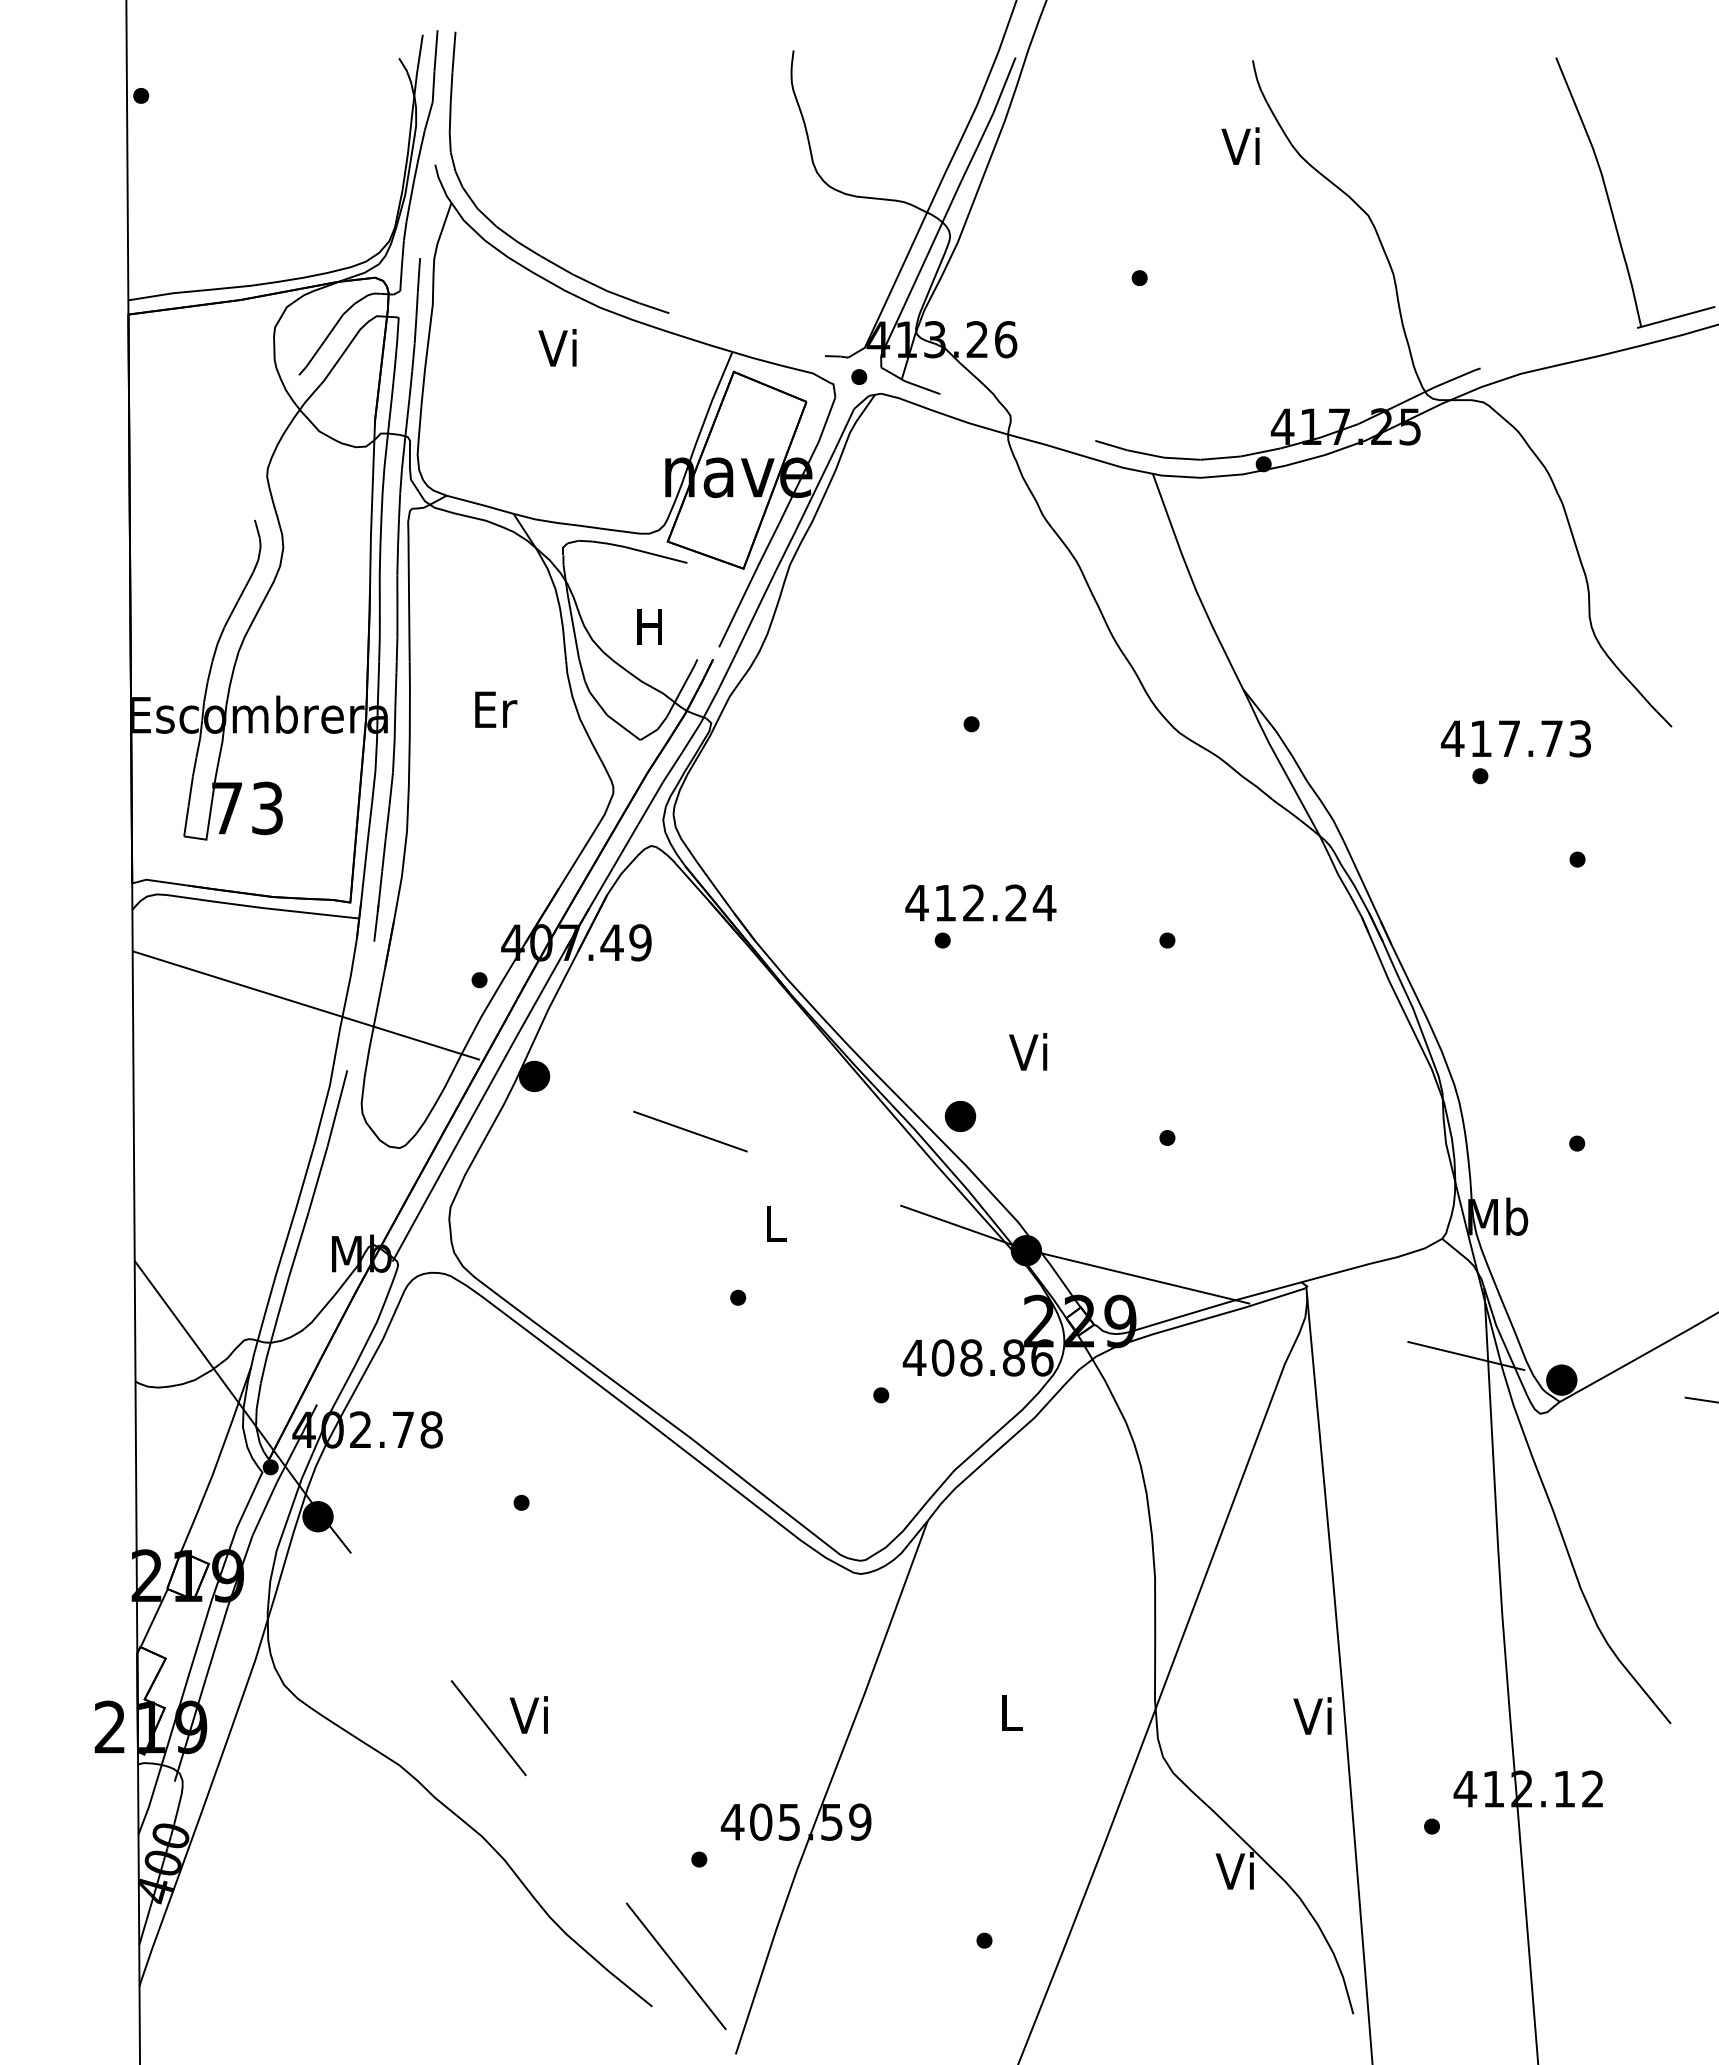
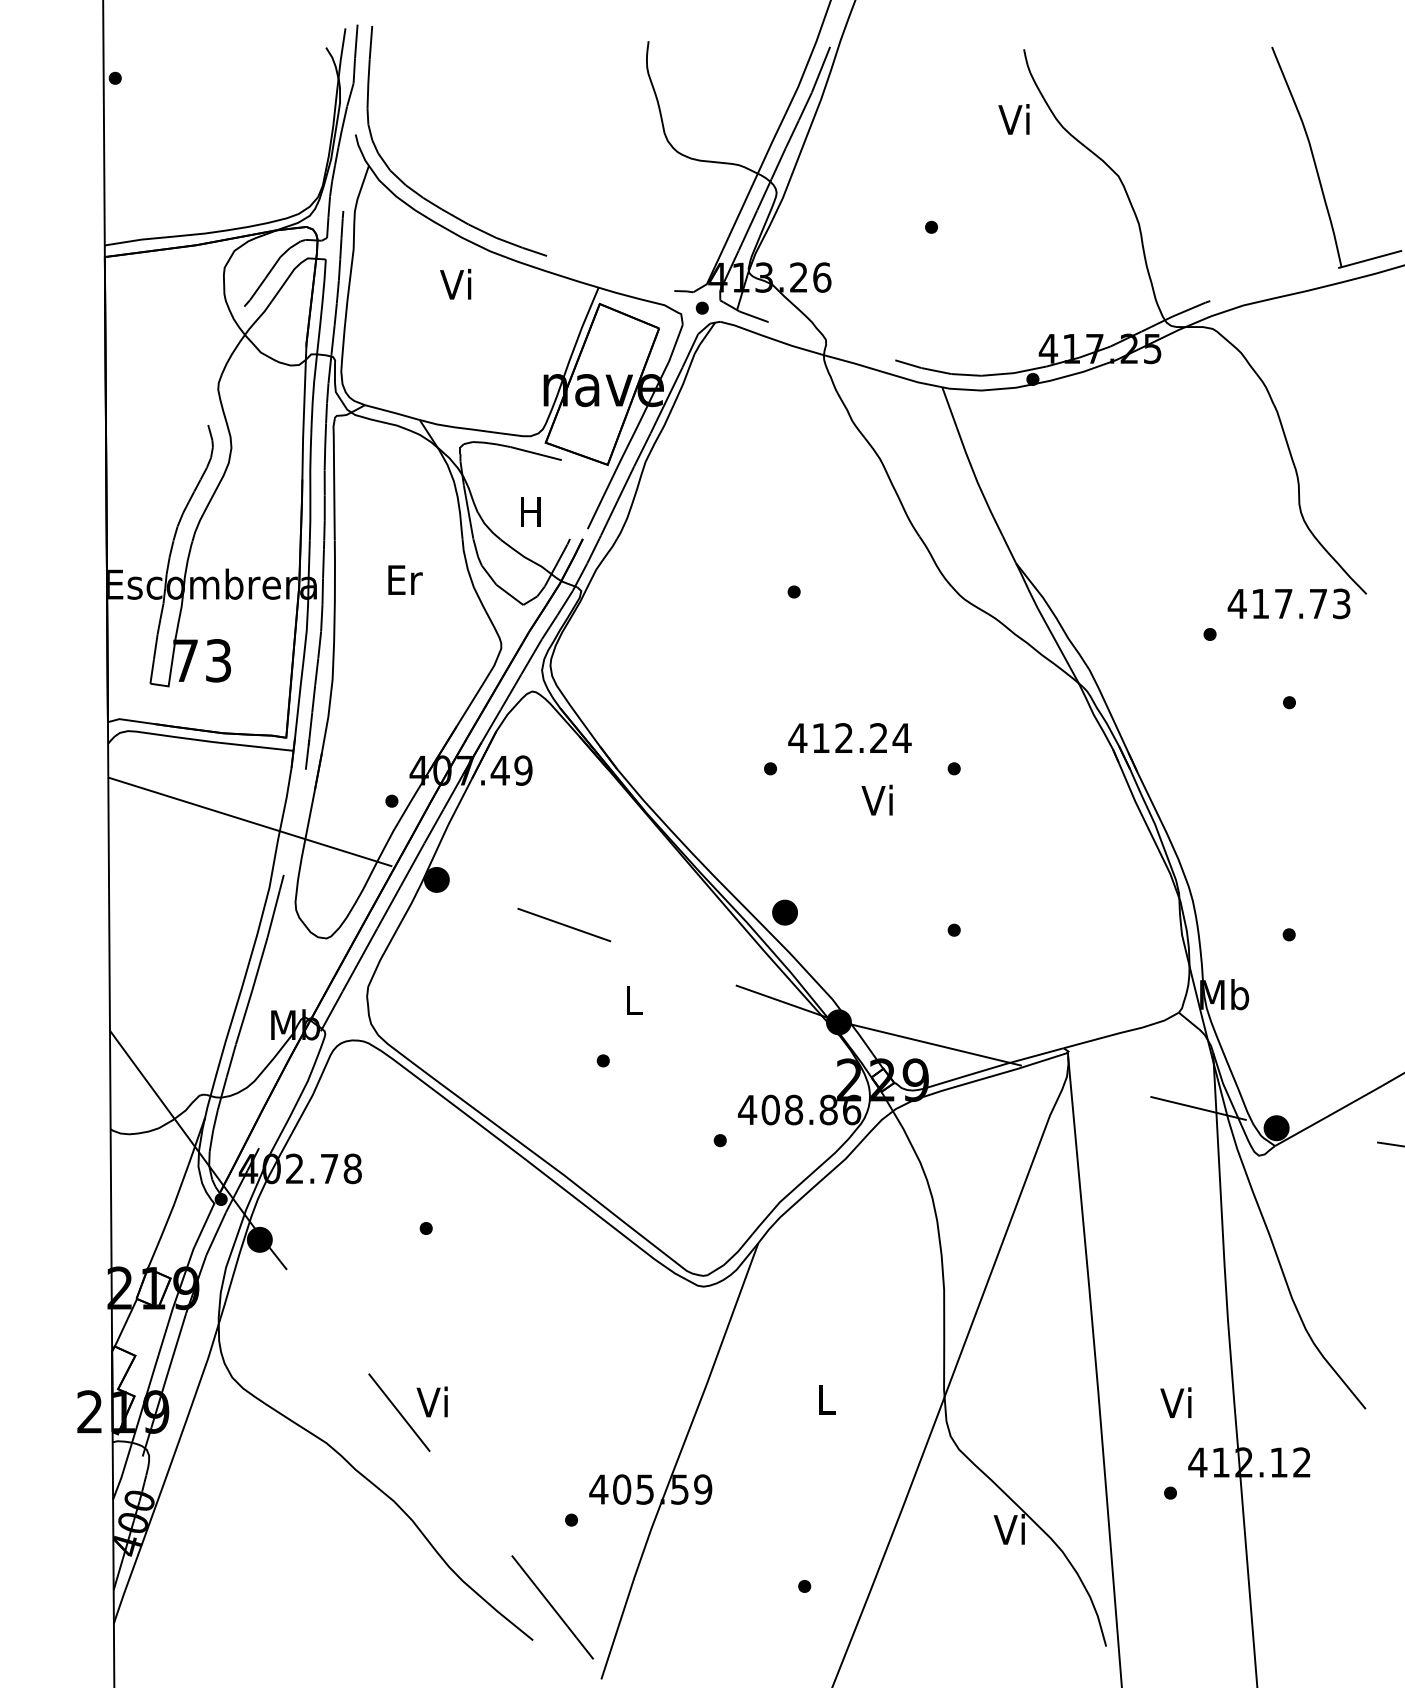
text: (1515, 738) -> (1288, 603), moved
text: (980, 902) -> (849, 737), moved
text: (1028, 1051) -> (877, 799), moved
text: (1312, 1715) -> (1175, 1402), moved

